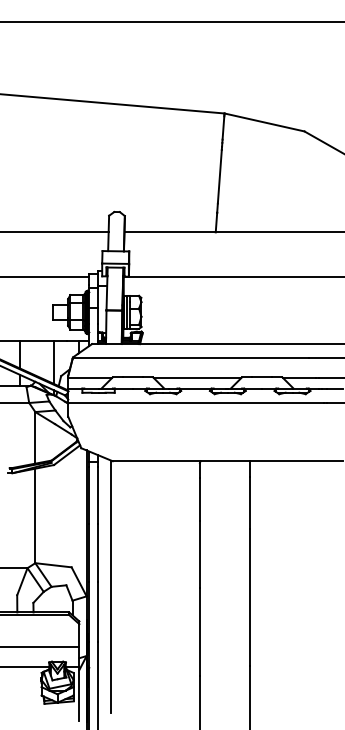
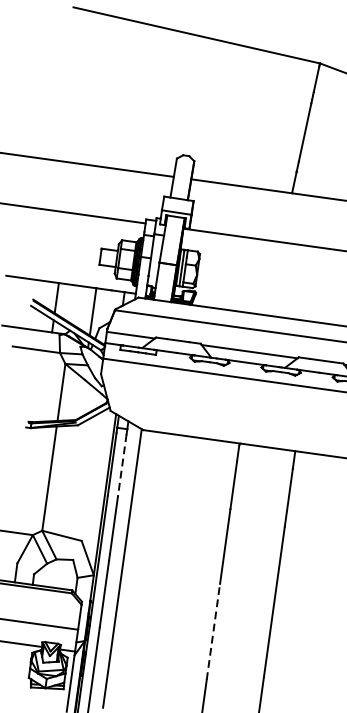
line: (98, 496) -> (122, 466), solid -> dashed
line: (199, 631) -> (213, 631), solid -> dashed

